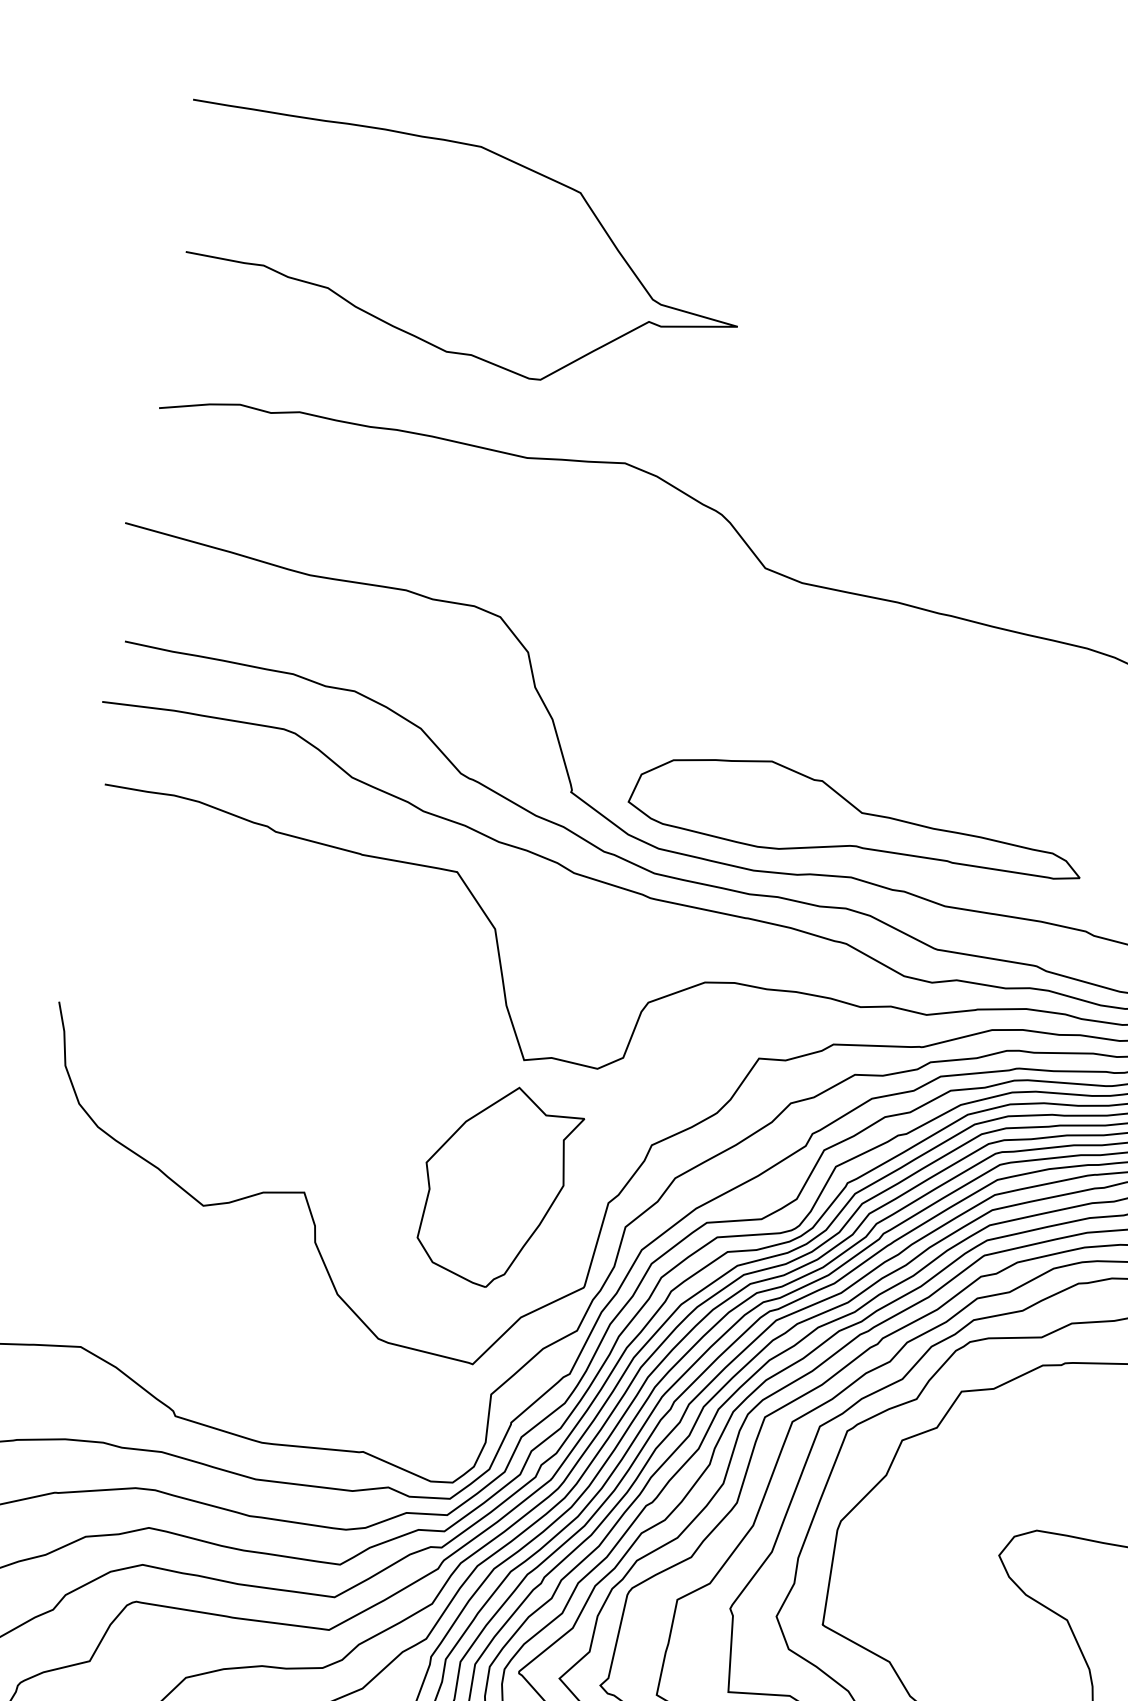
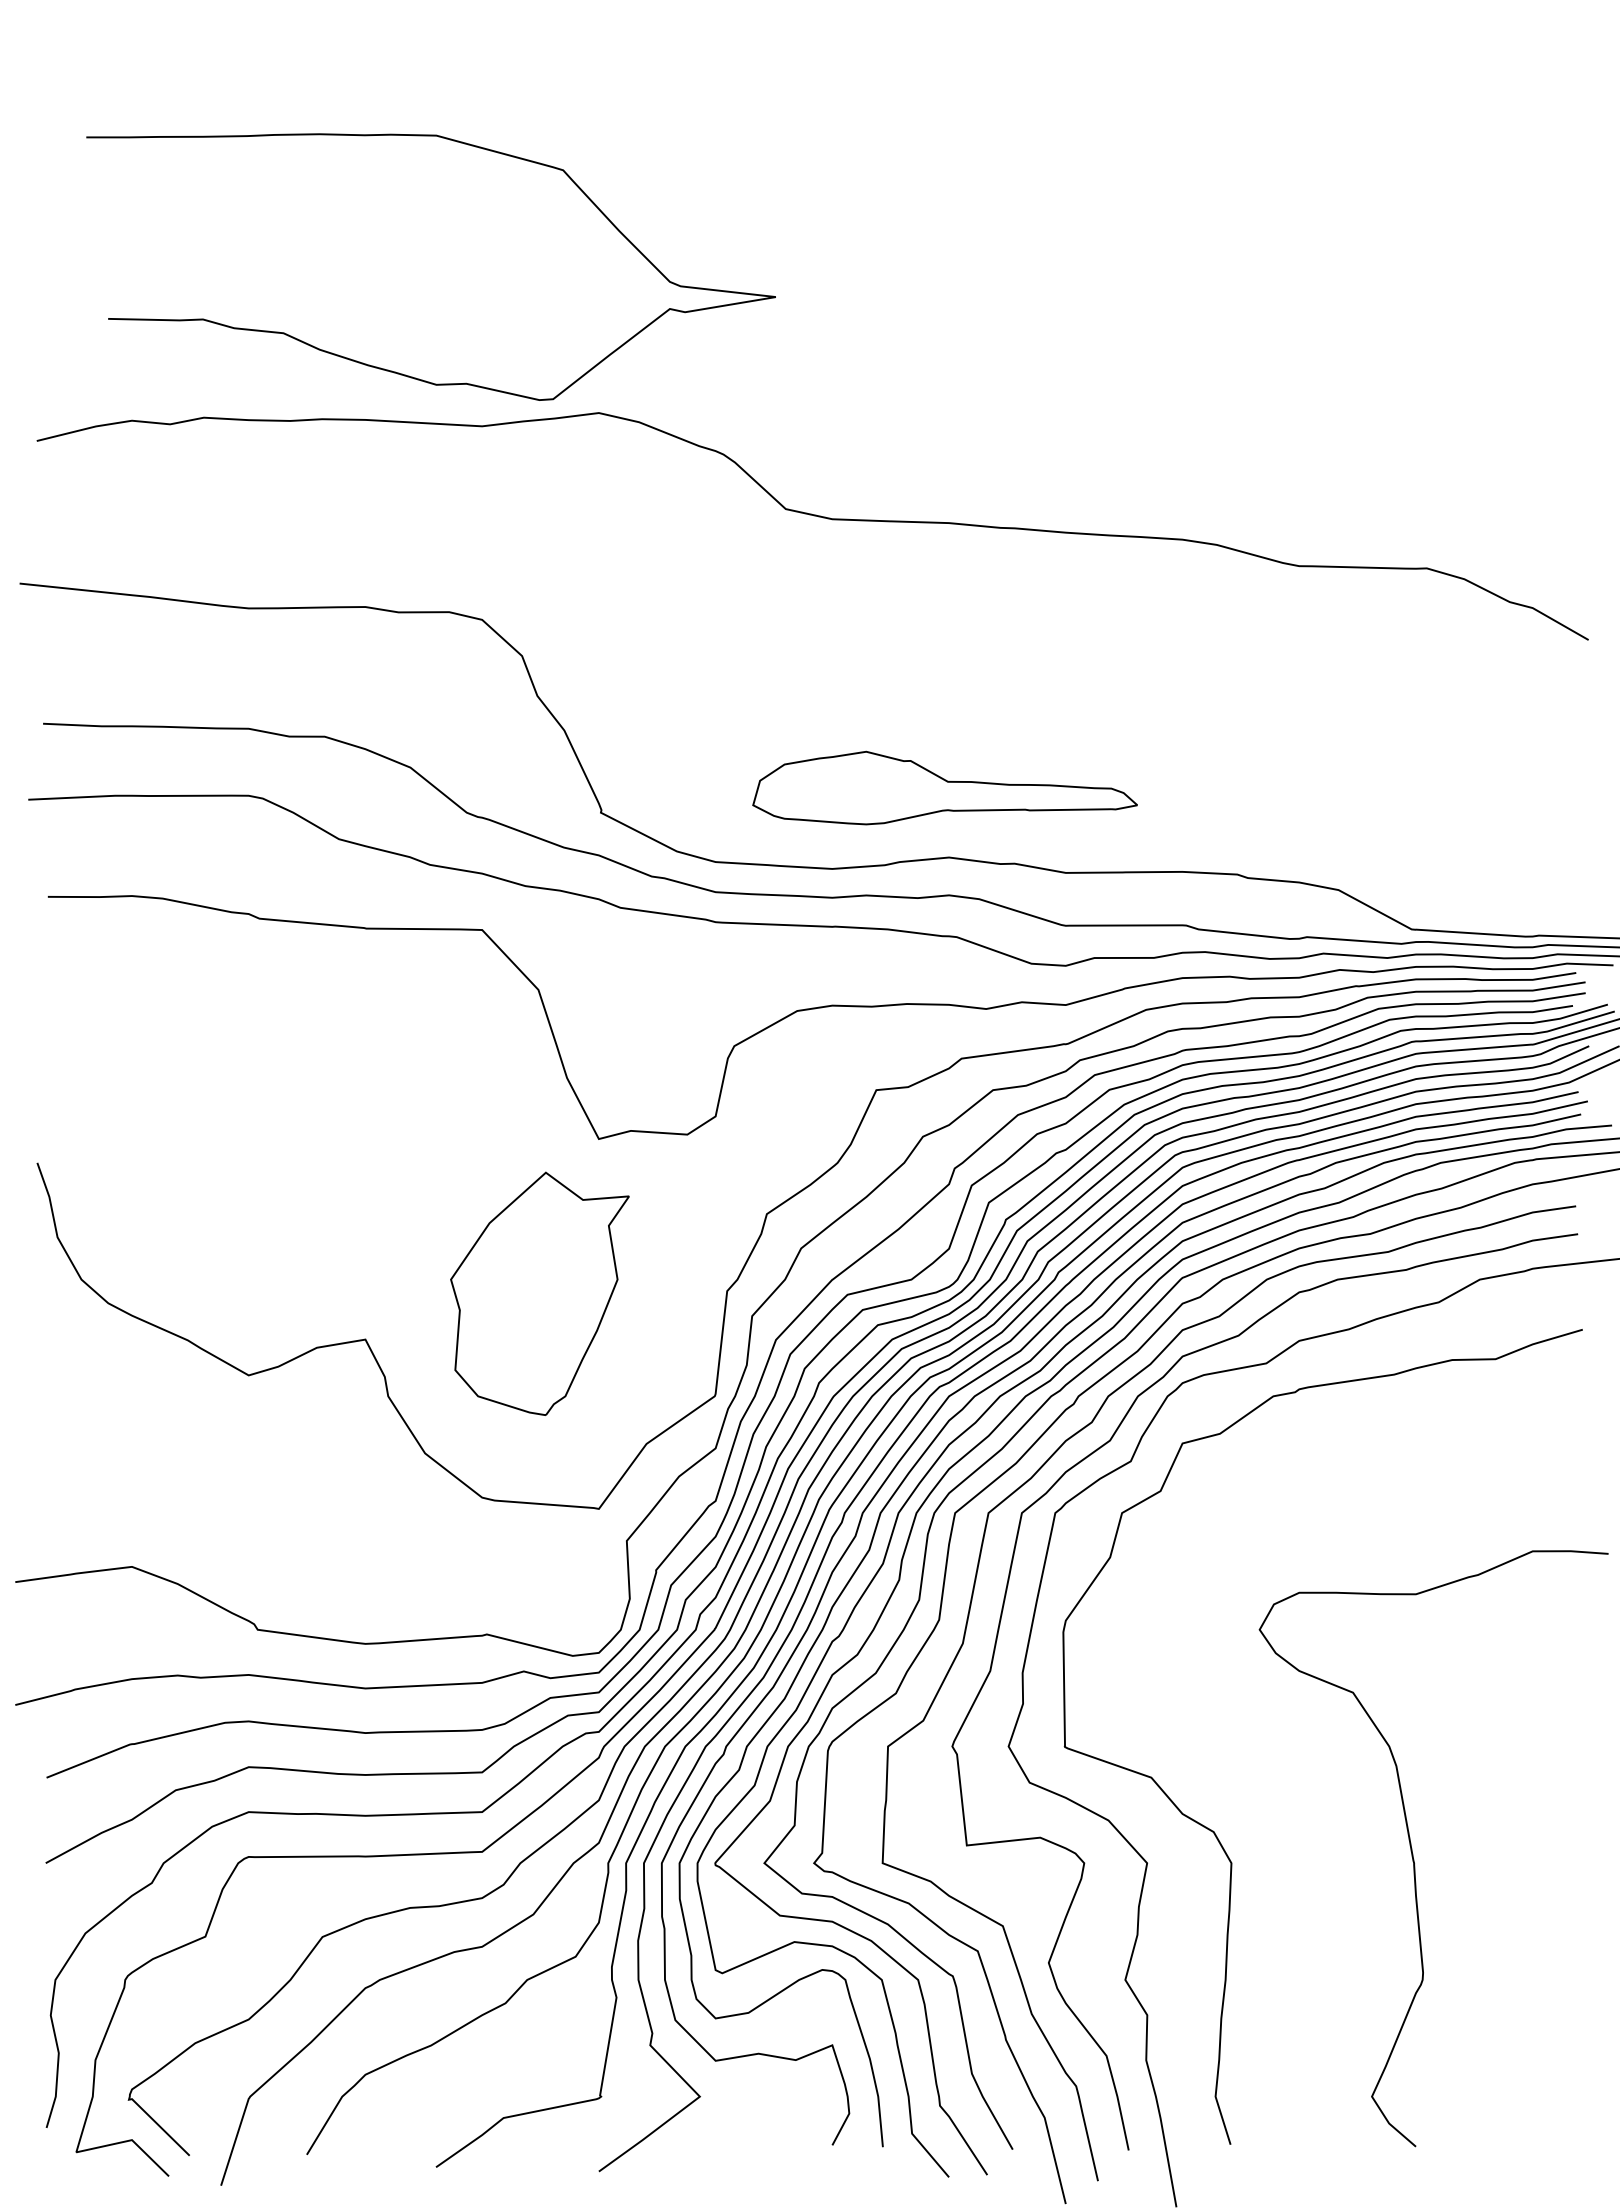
curve: (417, 336) -> (399, 372), moved
part: (857, 819) -> (945, 787), size x0.7
part: (497, 1186) -> (539, 1293), moved

